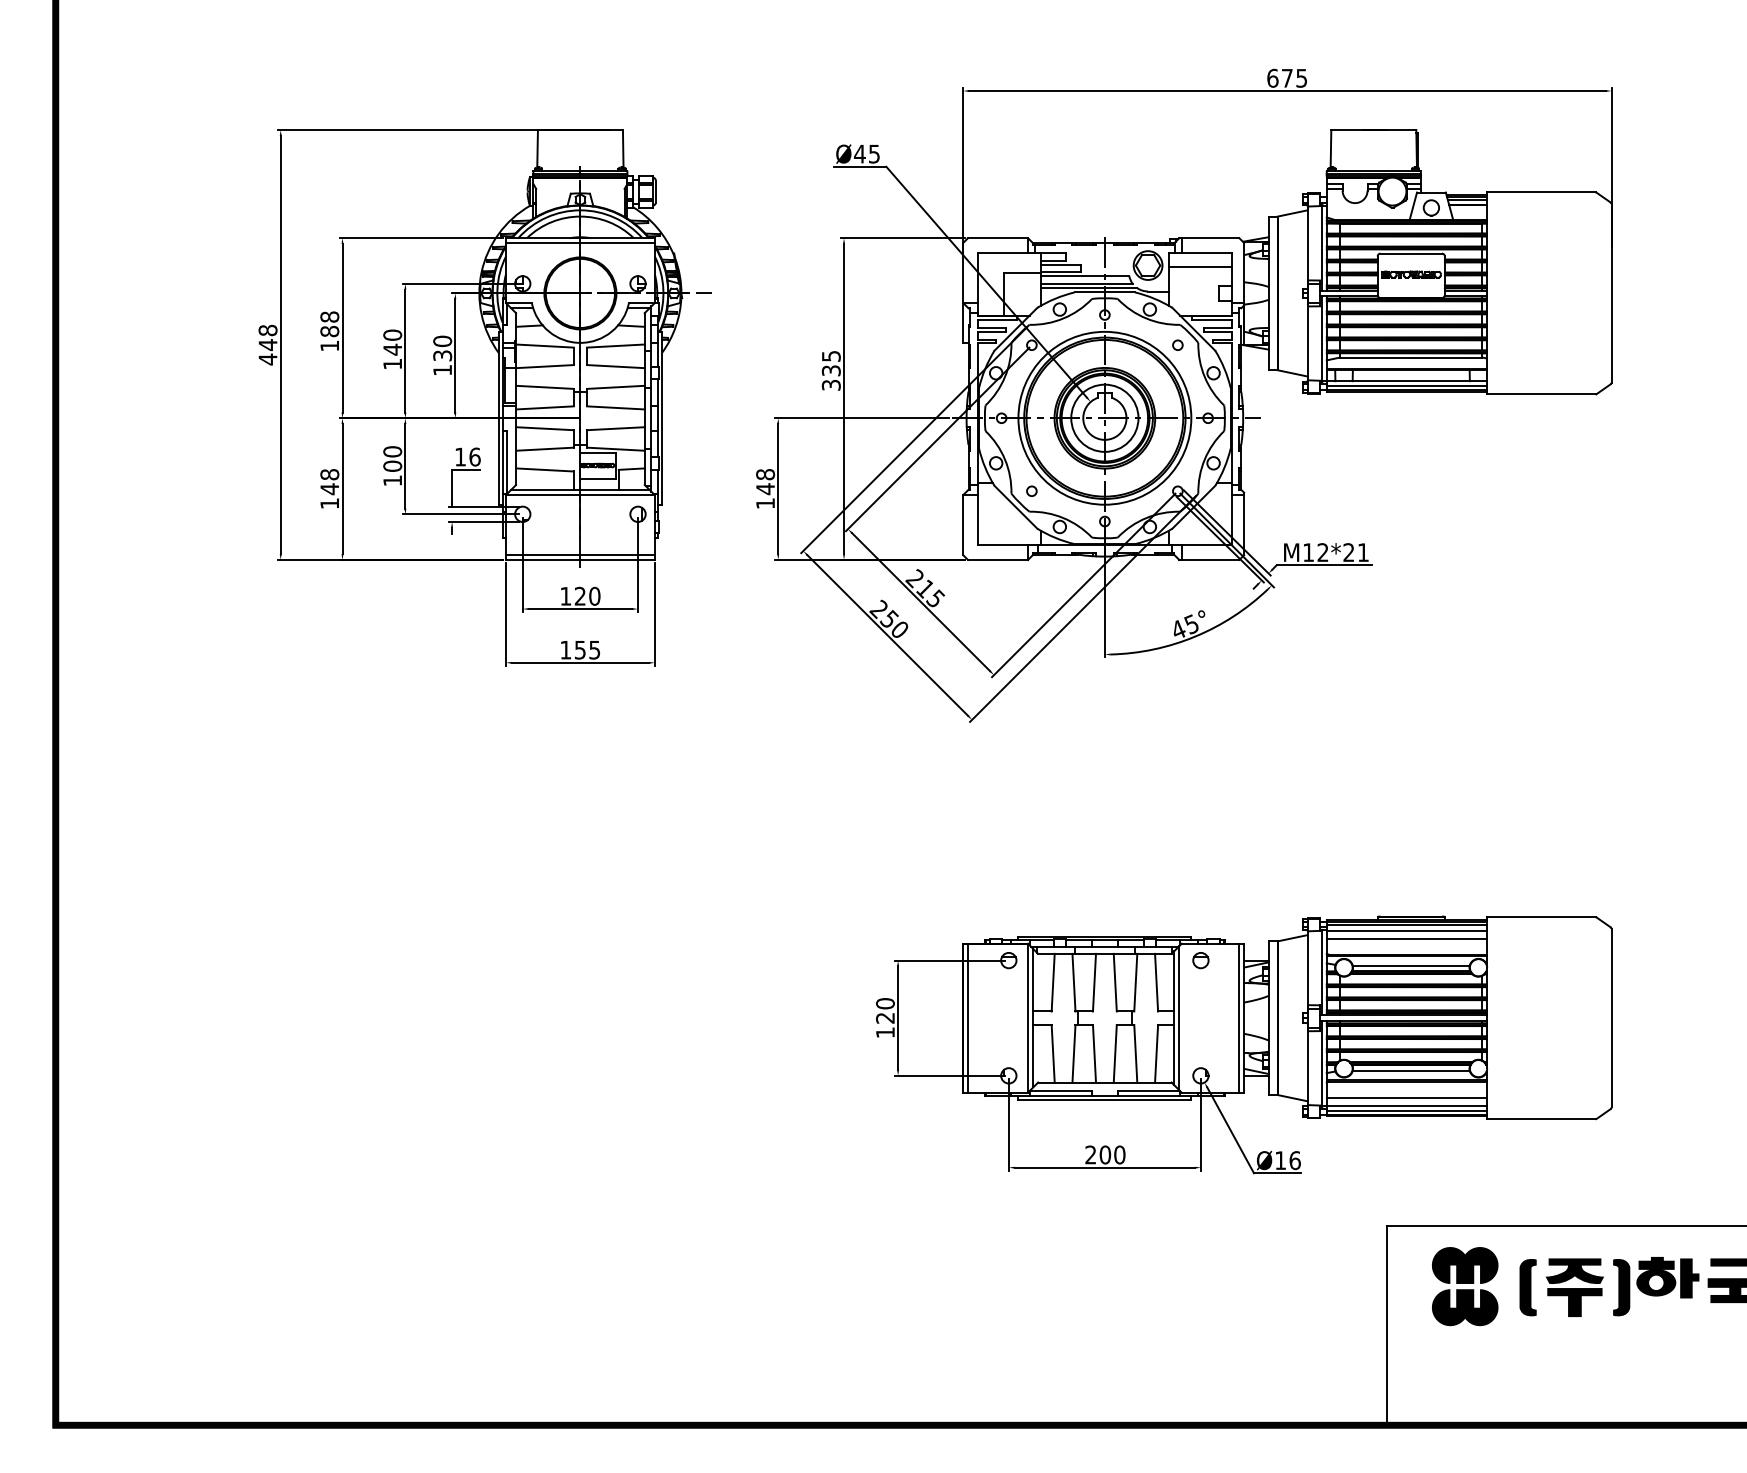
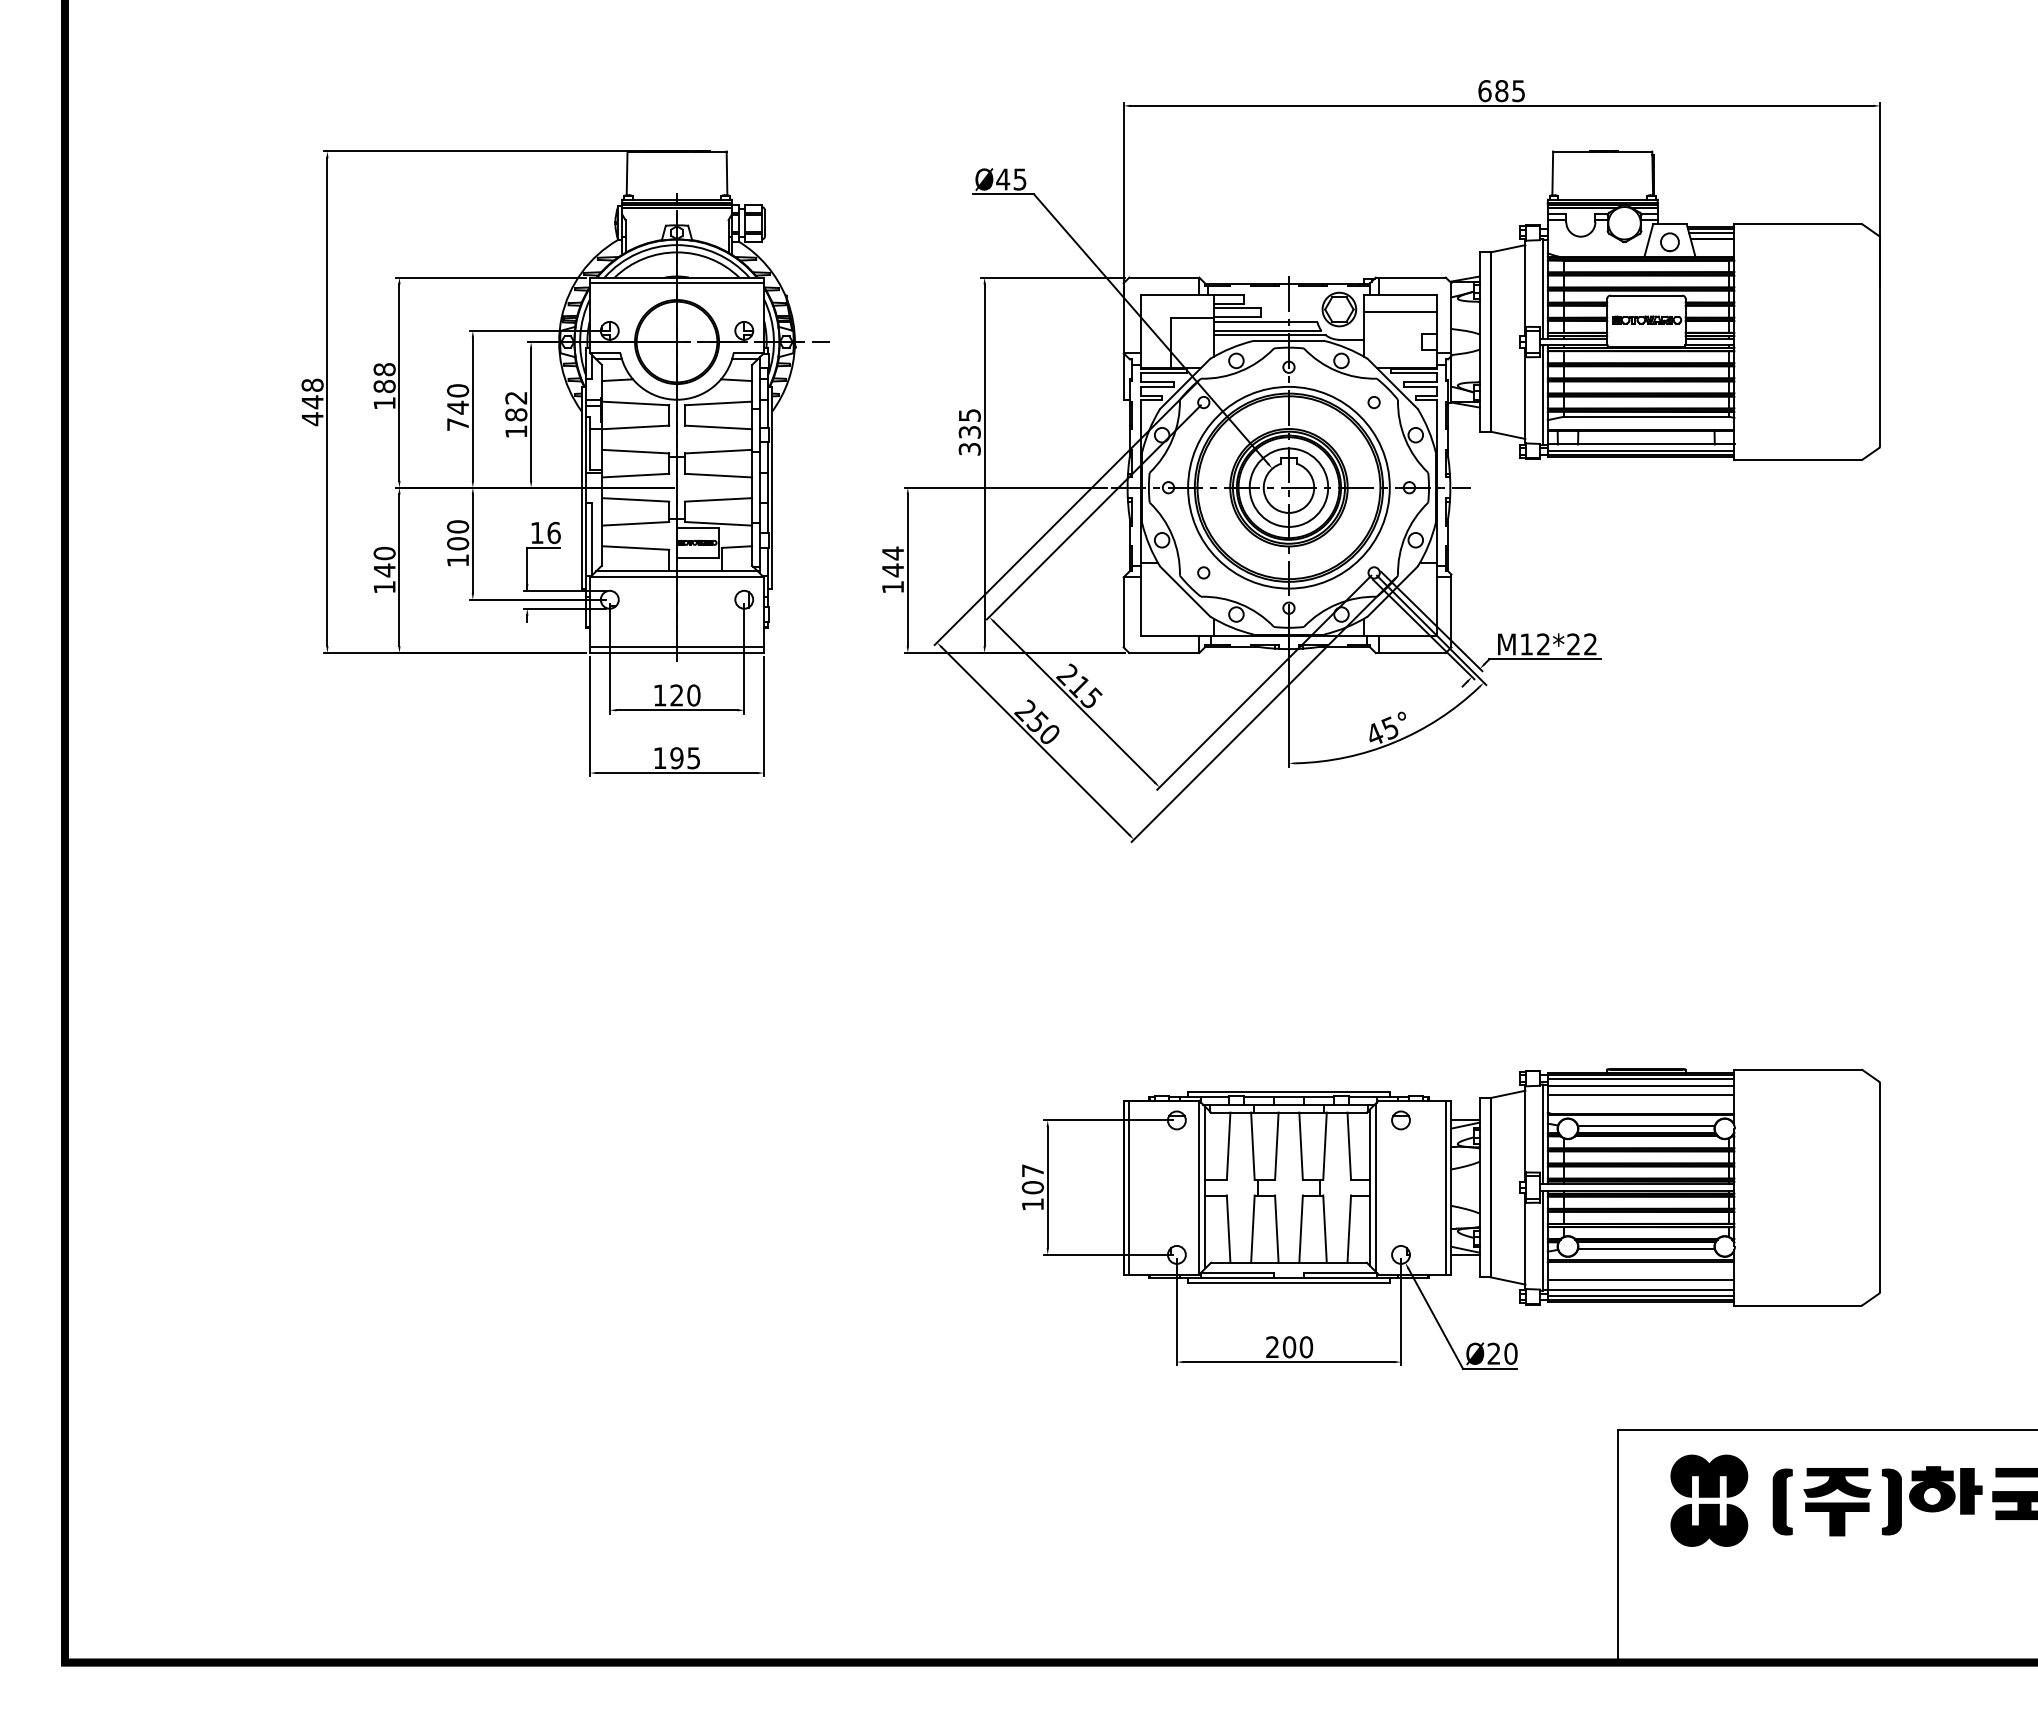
text: (1287, 78) -> (1501, 91), 675 -> 685
text: (442, 348) -> (516, 406), 130 -> 182
text: (392, 364) -> (457, 424), 140 -> 740
text: (329, 474) -> (384, 553), 148 -> 140
text: (765, 474) -> (893, 553), 148 -> 144
text: (1363, 552) -> (1590, 644), M12*21 -> M12*22
text: (579, 650) -> (676, 758), 155 -> 195
text: (885, 1011) -> (1032, 1179), 120 -> 107
text: (1287, 1160) -> (1502, 1353), Ø16 -> Ø20

